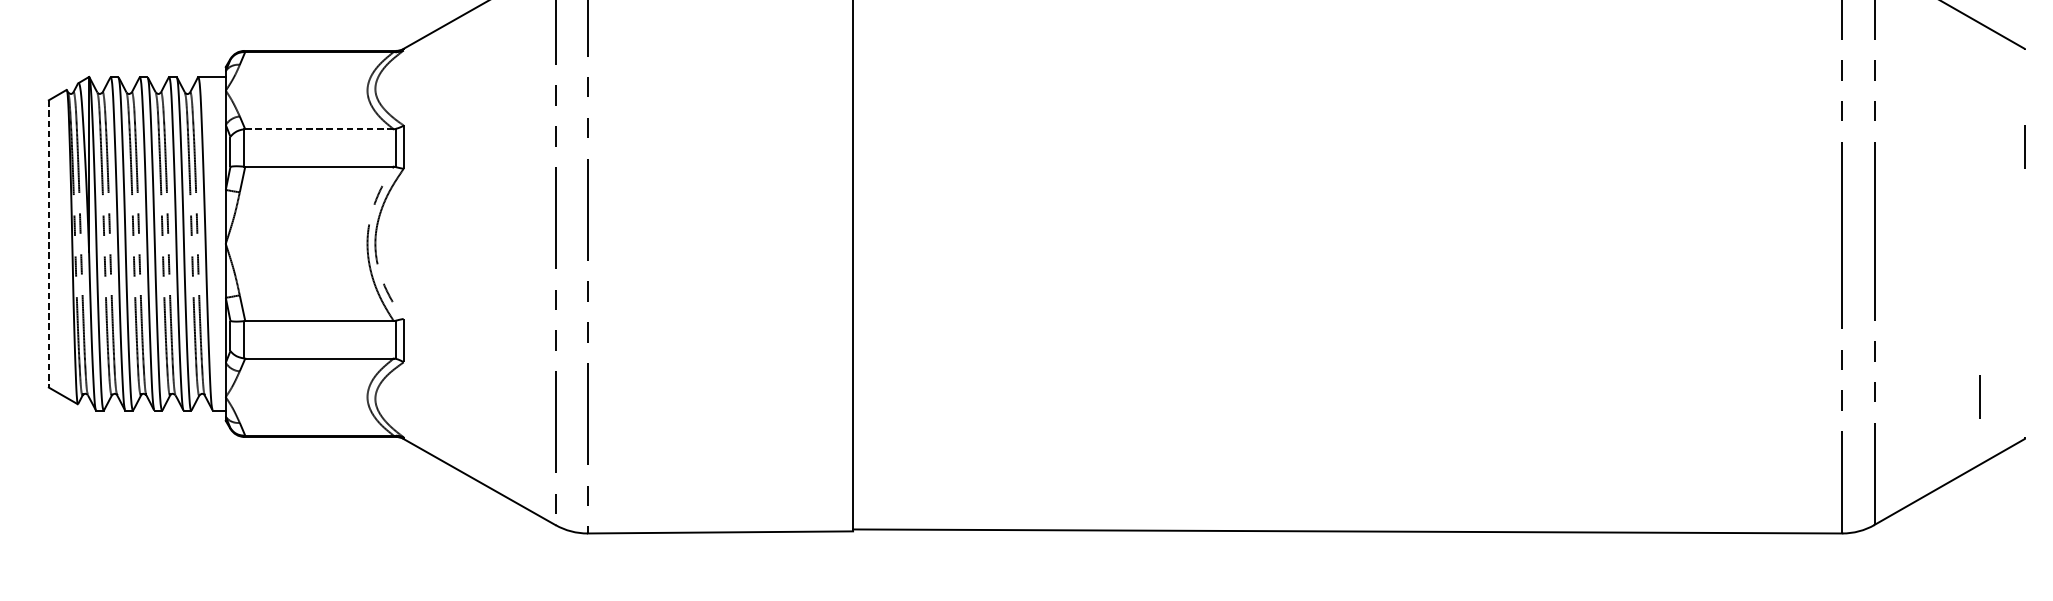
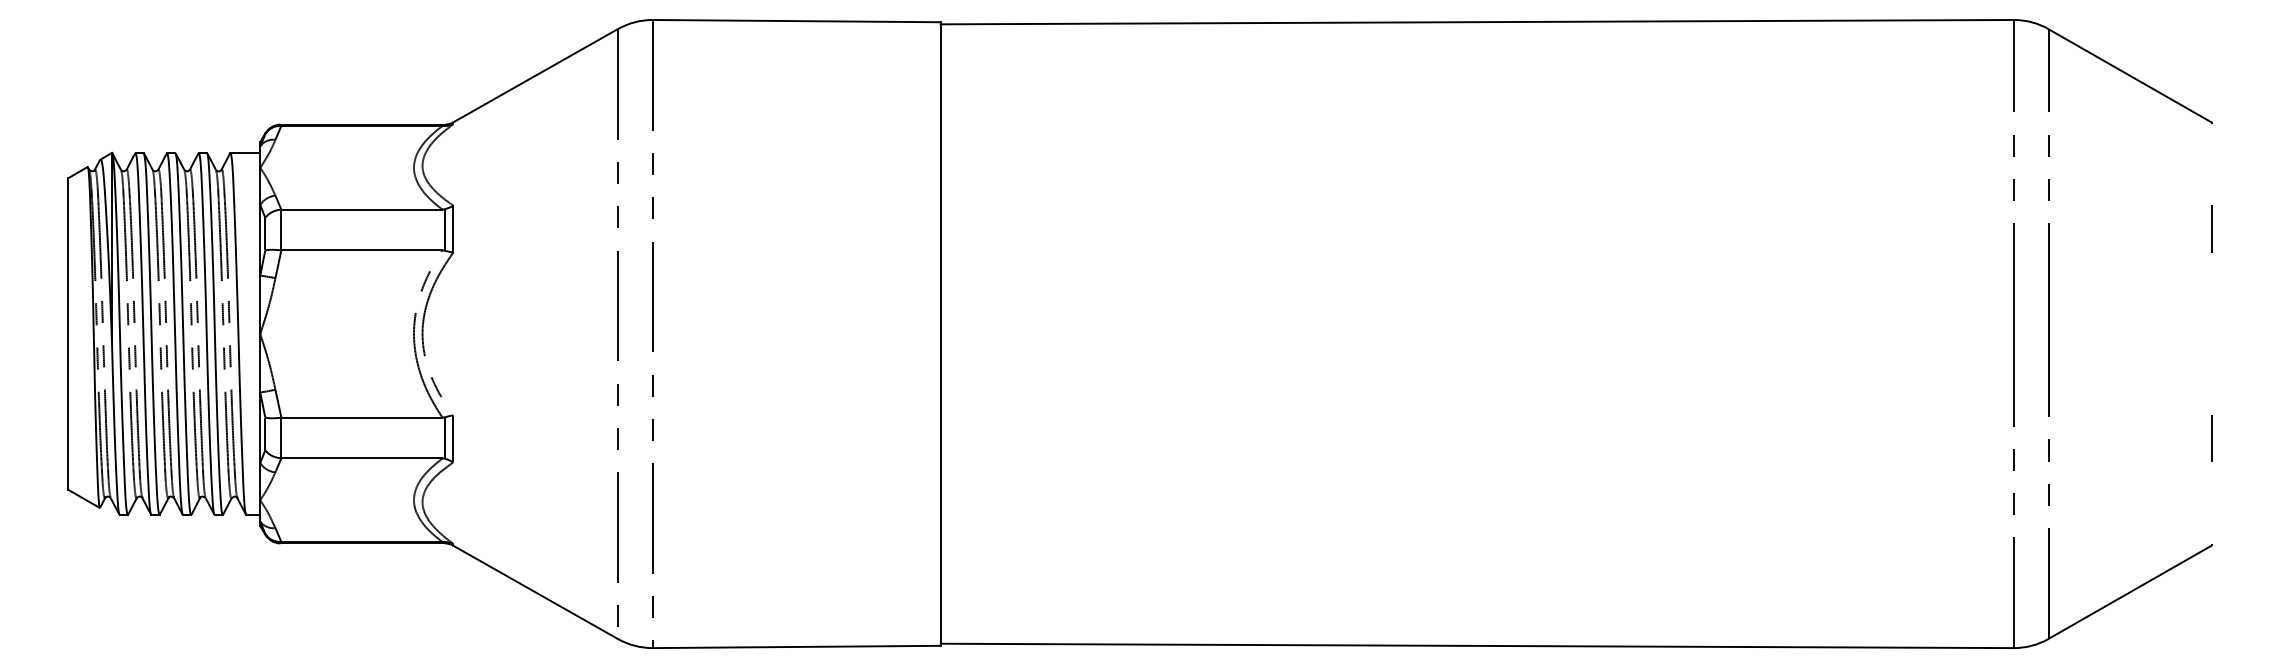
line: (319, 129) -> (361, 209), dashed -> solid
line: (49, 244) -> (68, 334), dashed -> solid
line: (1979, 396) -> (2211, 438), moved

